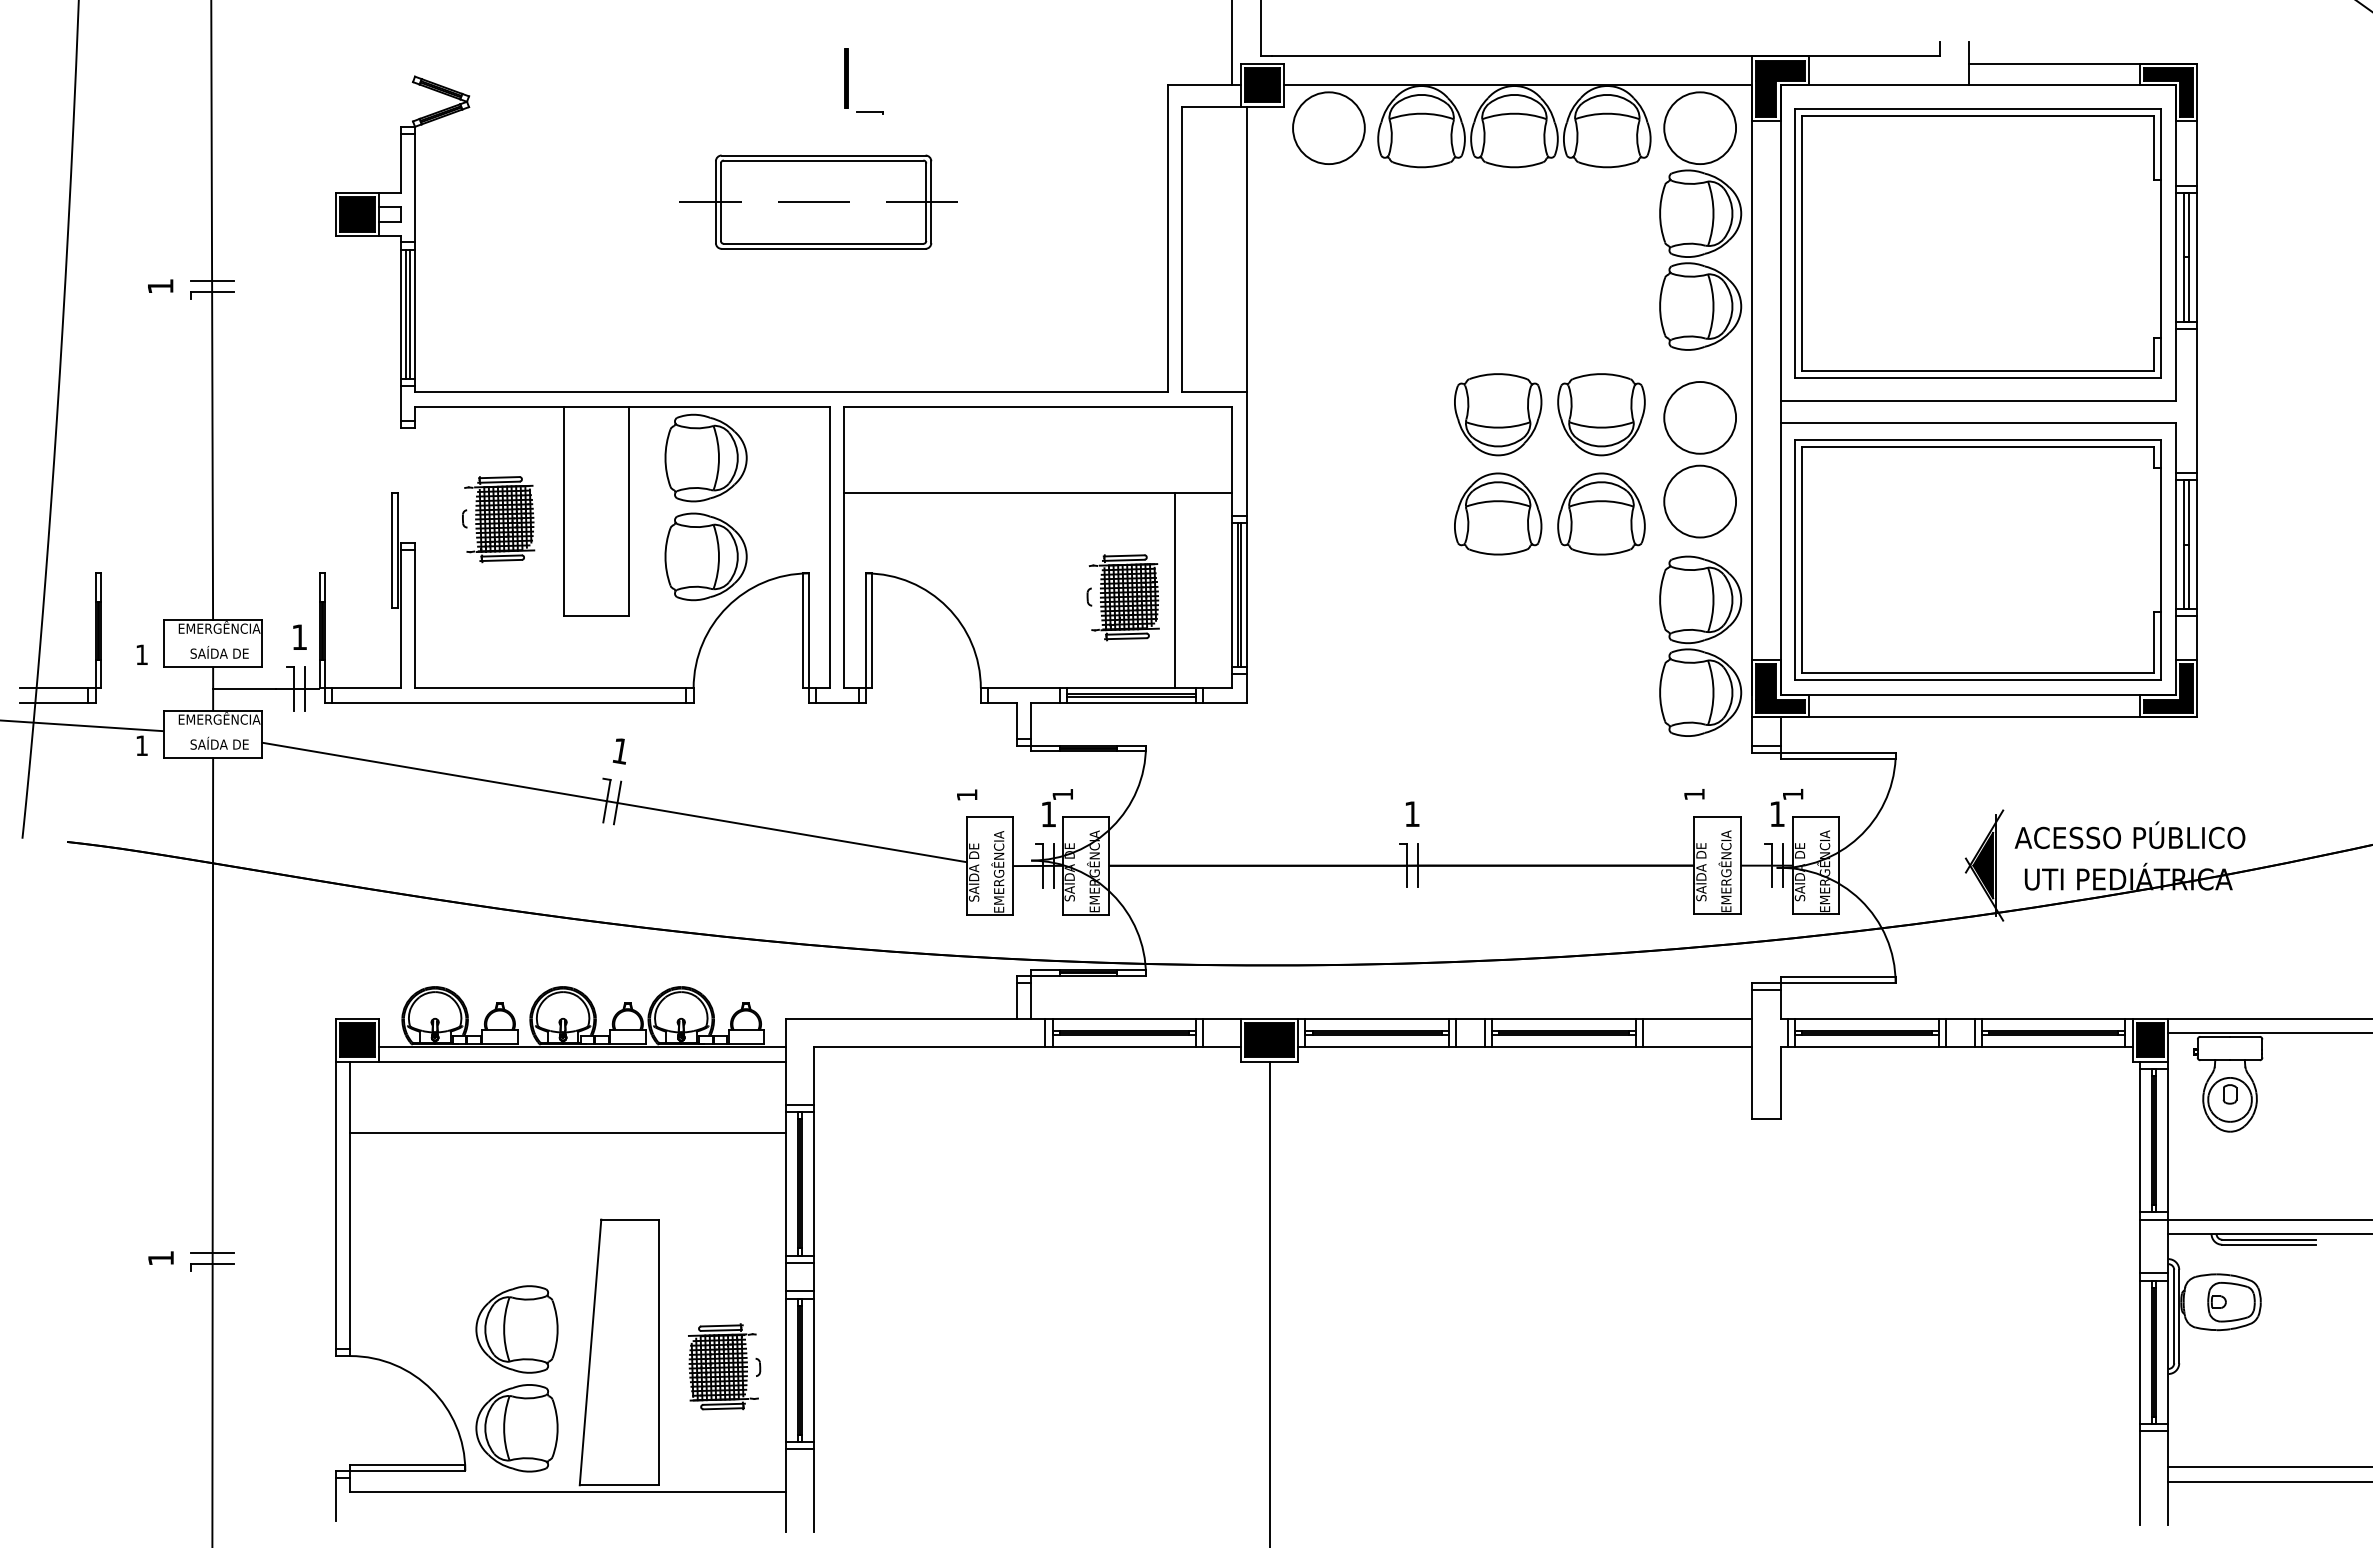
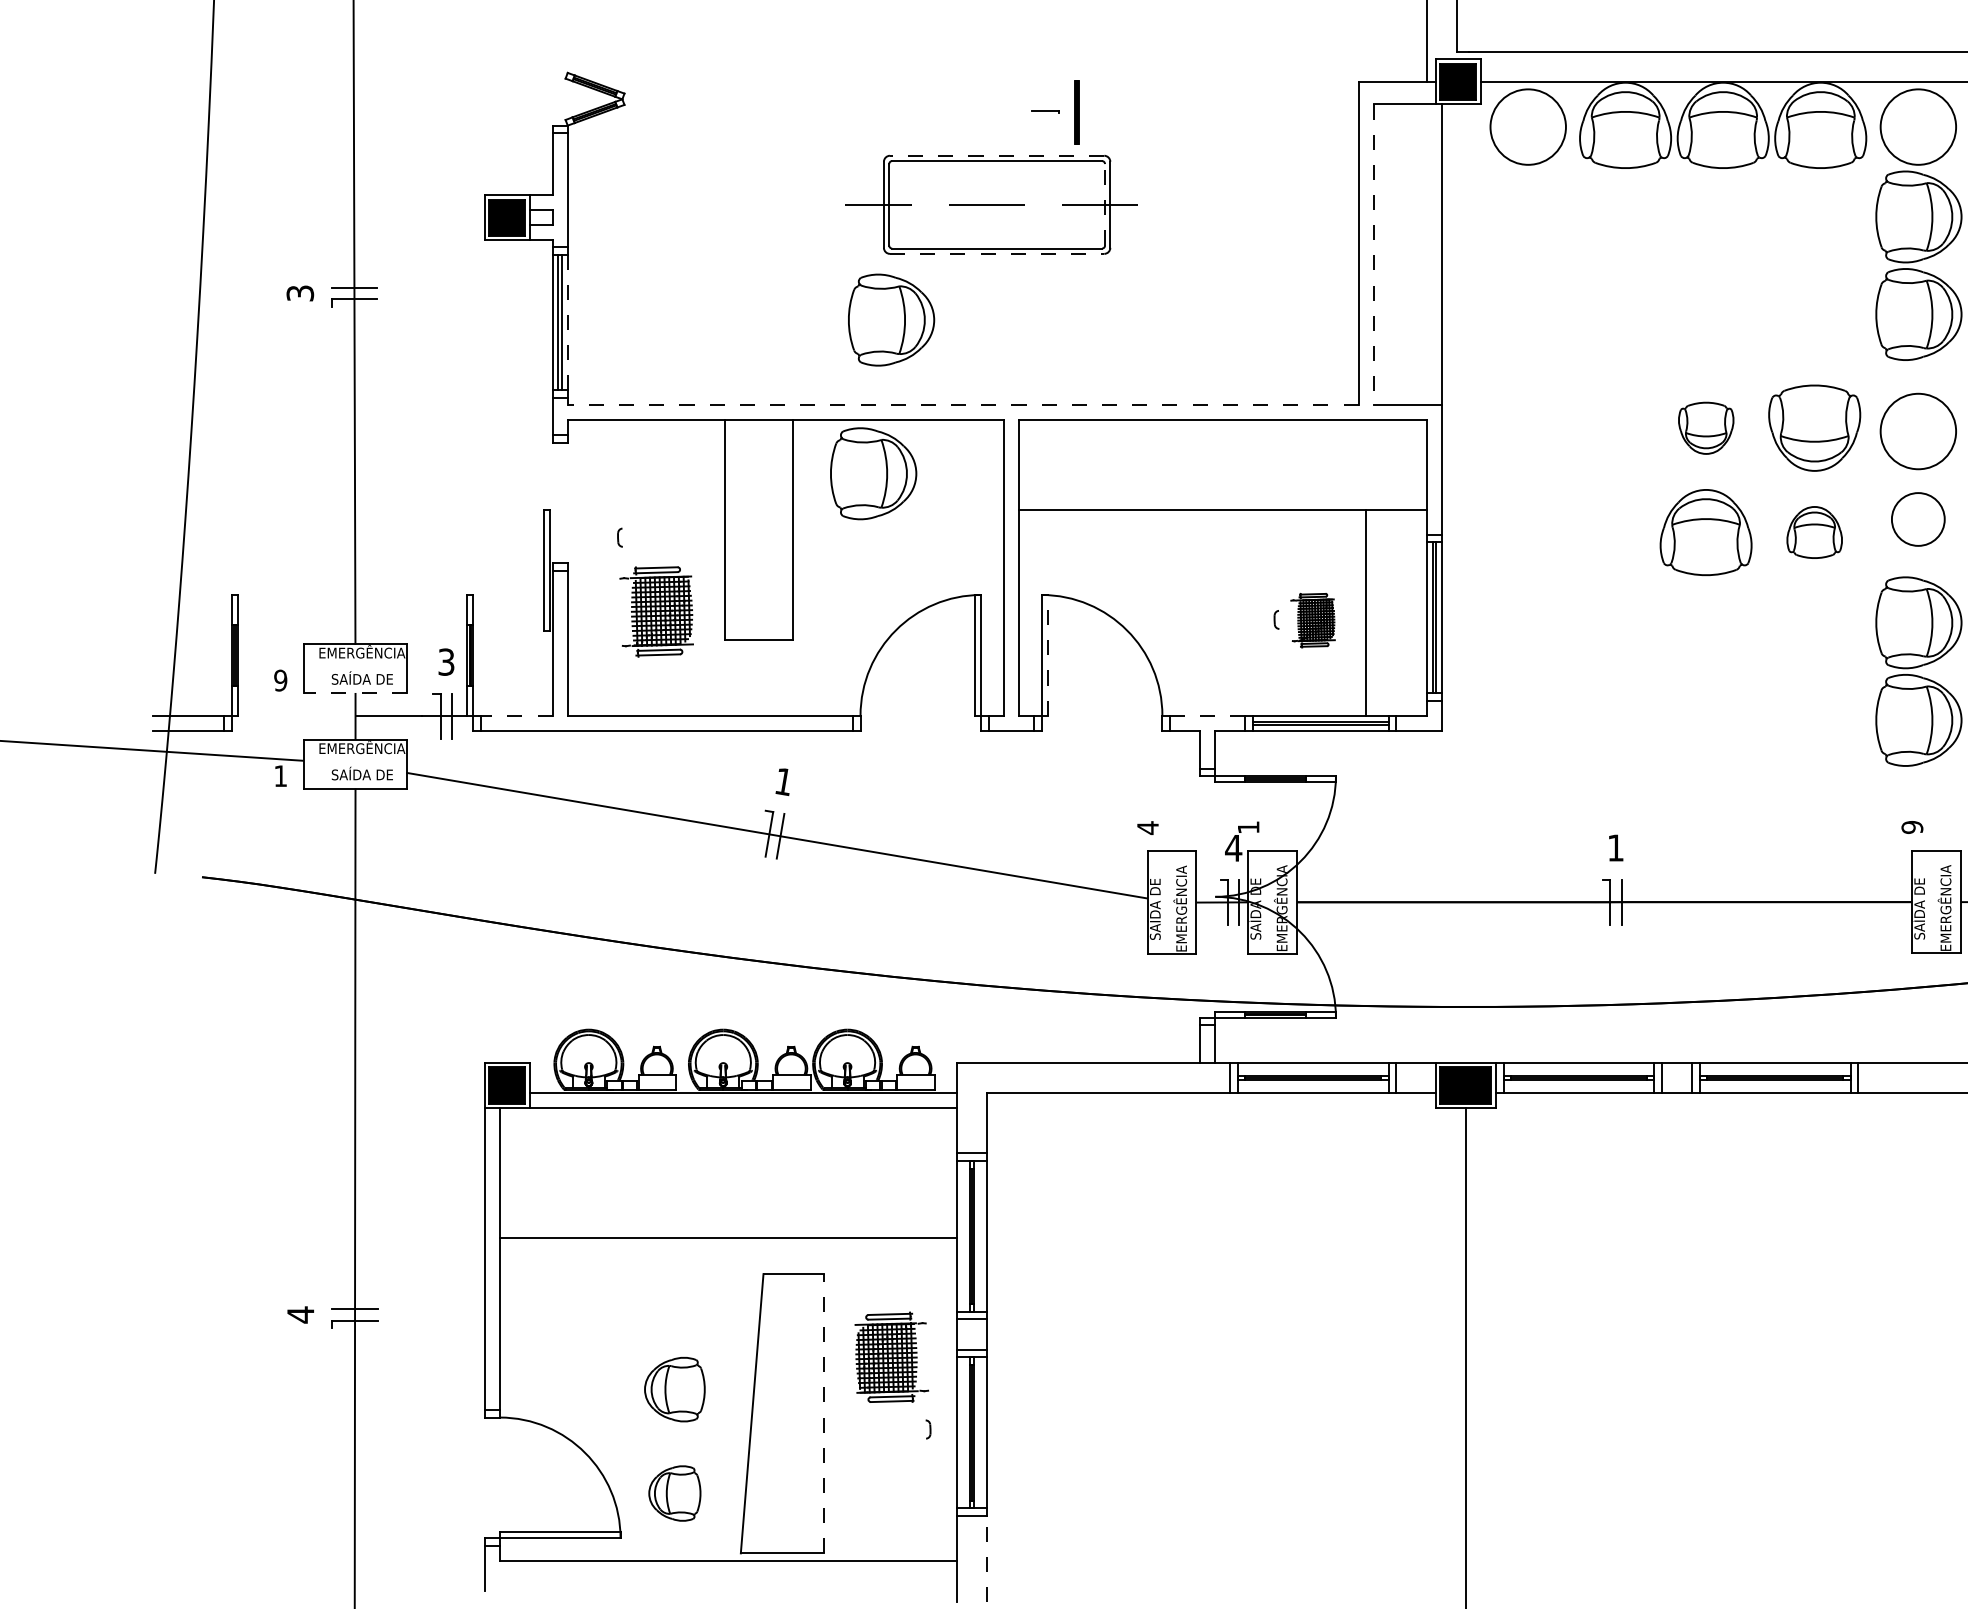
line: (846, 78) -> (1076, 112), moved
line: (823, 155) -> (997, 155), solid -> dashed
line: (926, 202) -> (1105, 205), solid -> dashed
line: (823, 248) -> (997, 253), solid -> dashed
line: (1181, 249) -> (1373, 254), solid -> dashed
text: (160, 286) -> (300, 293), 1 -> 3
line: (415, 314) -> (568, 322), solid -> dashed
line: (790, 392) -> (962, 404), solid -> dashed
part: (1498, 414) -> (1706, 427), size x0.6
circle: (1699, 501) -> (1917, 519), size x0.7
part: (1601, 513) -> (1814, 532), size x0.6
part: (499, 519) -> (656, 611), moved
part: (705, 556) -> (890, 319), moved
part: (1123, 597) -> (1312, 620), size x0.6
line: (871, 630) -> (1047, 654), solid -> dashed
text: (299, 637) -> (446, 662), 1 -> 3
text: (141, 654) -> (280, 680), 1 -> 9
line: (213, 666) -> (355, 692), solid -> dashed
line: (366, 688) -> (516, 715), solid -> dashed
line: (1023, 688) -> (1207, 715), solid -> dashed
text: (967, 794) -> (1148, 827), 1 -> 4
text: (1694, 794) -> (1912, 827), 1 -> 9
text: (1048, 813) -> (1233, 847), 1 -> 4
line: (567, 1133) -> (727, 1238), moved
text: (160, 1258) -> (300, 1315), 1 -> 4
part: (516, 1329) -> (674, 1389), size x0.7
line: (658, 1352) -> (823, 1413), solid -> dashed
part: (723, 1366) -> (891, 1357), moved
part: (516, 1428) -> (674, 1493), size x0.6
line: (814, 1490) -> (987, 1558), solid -> dashed

